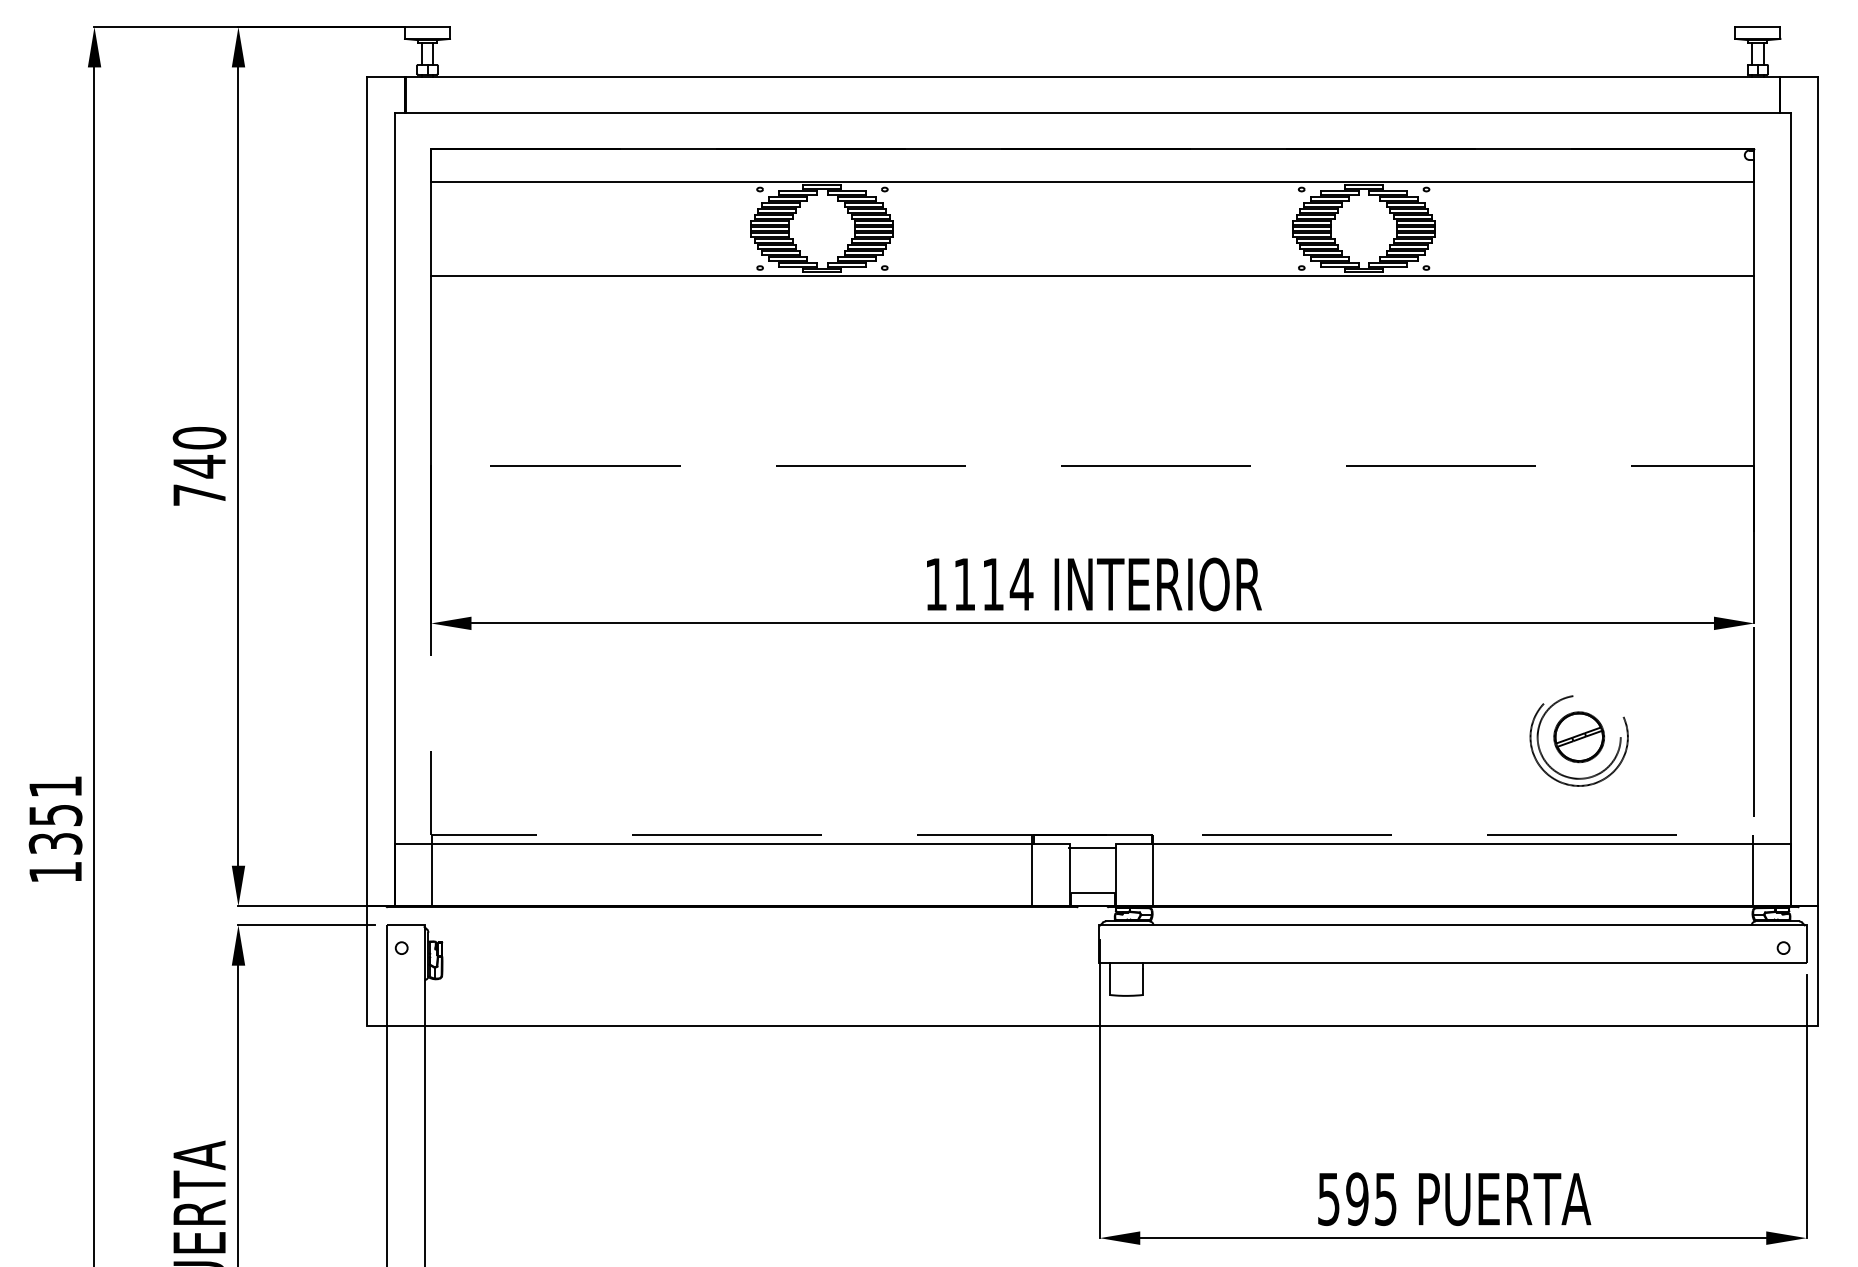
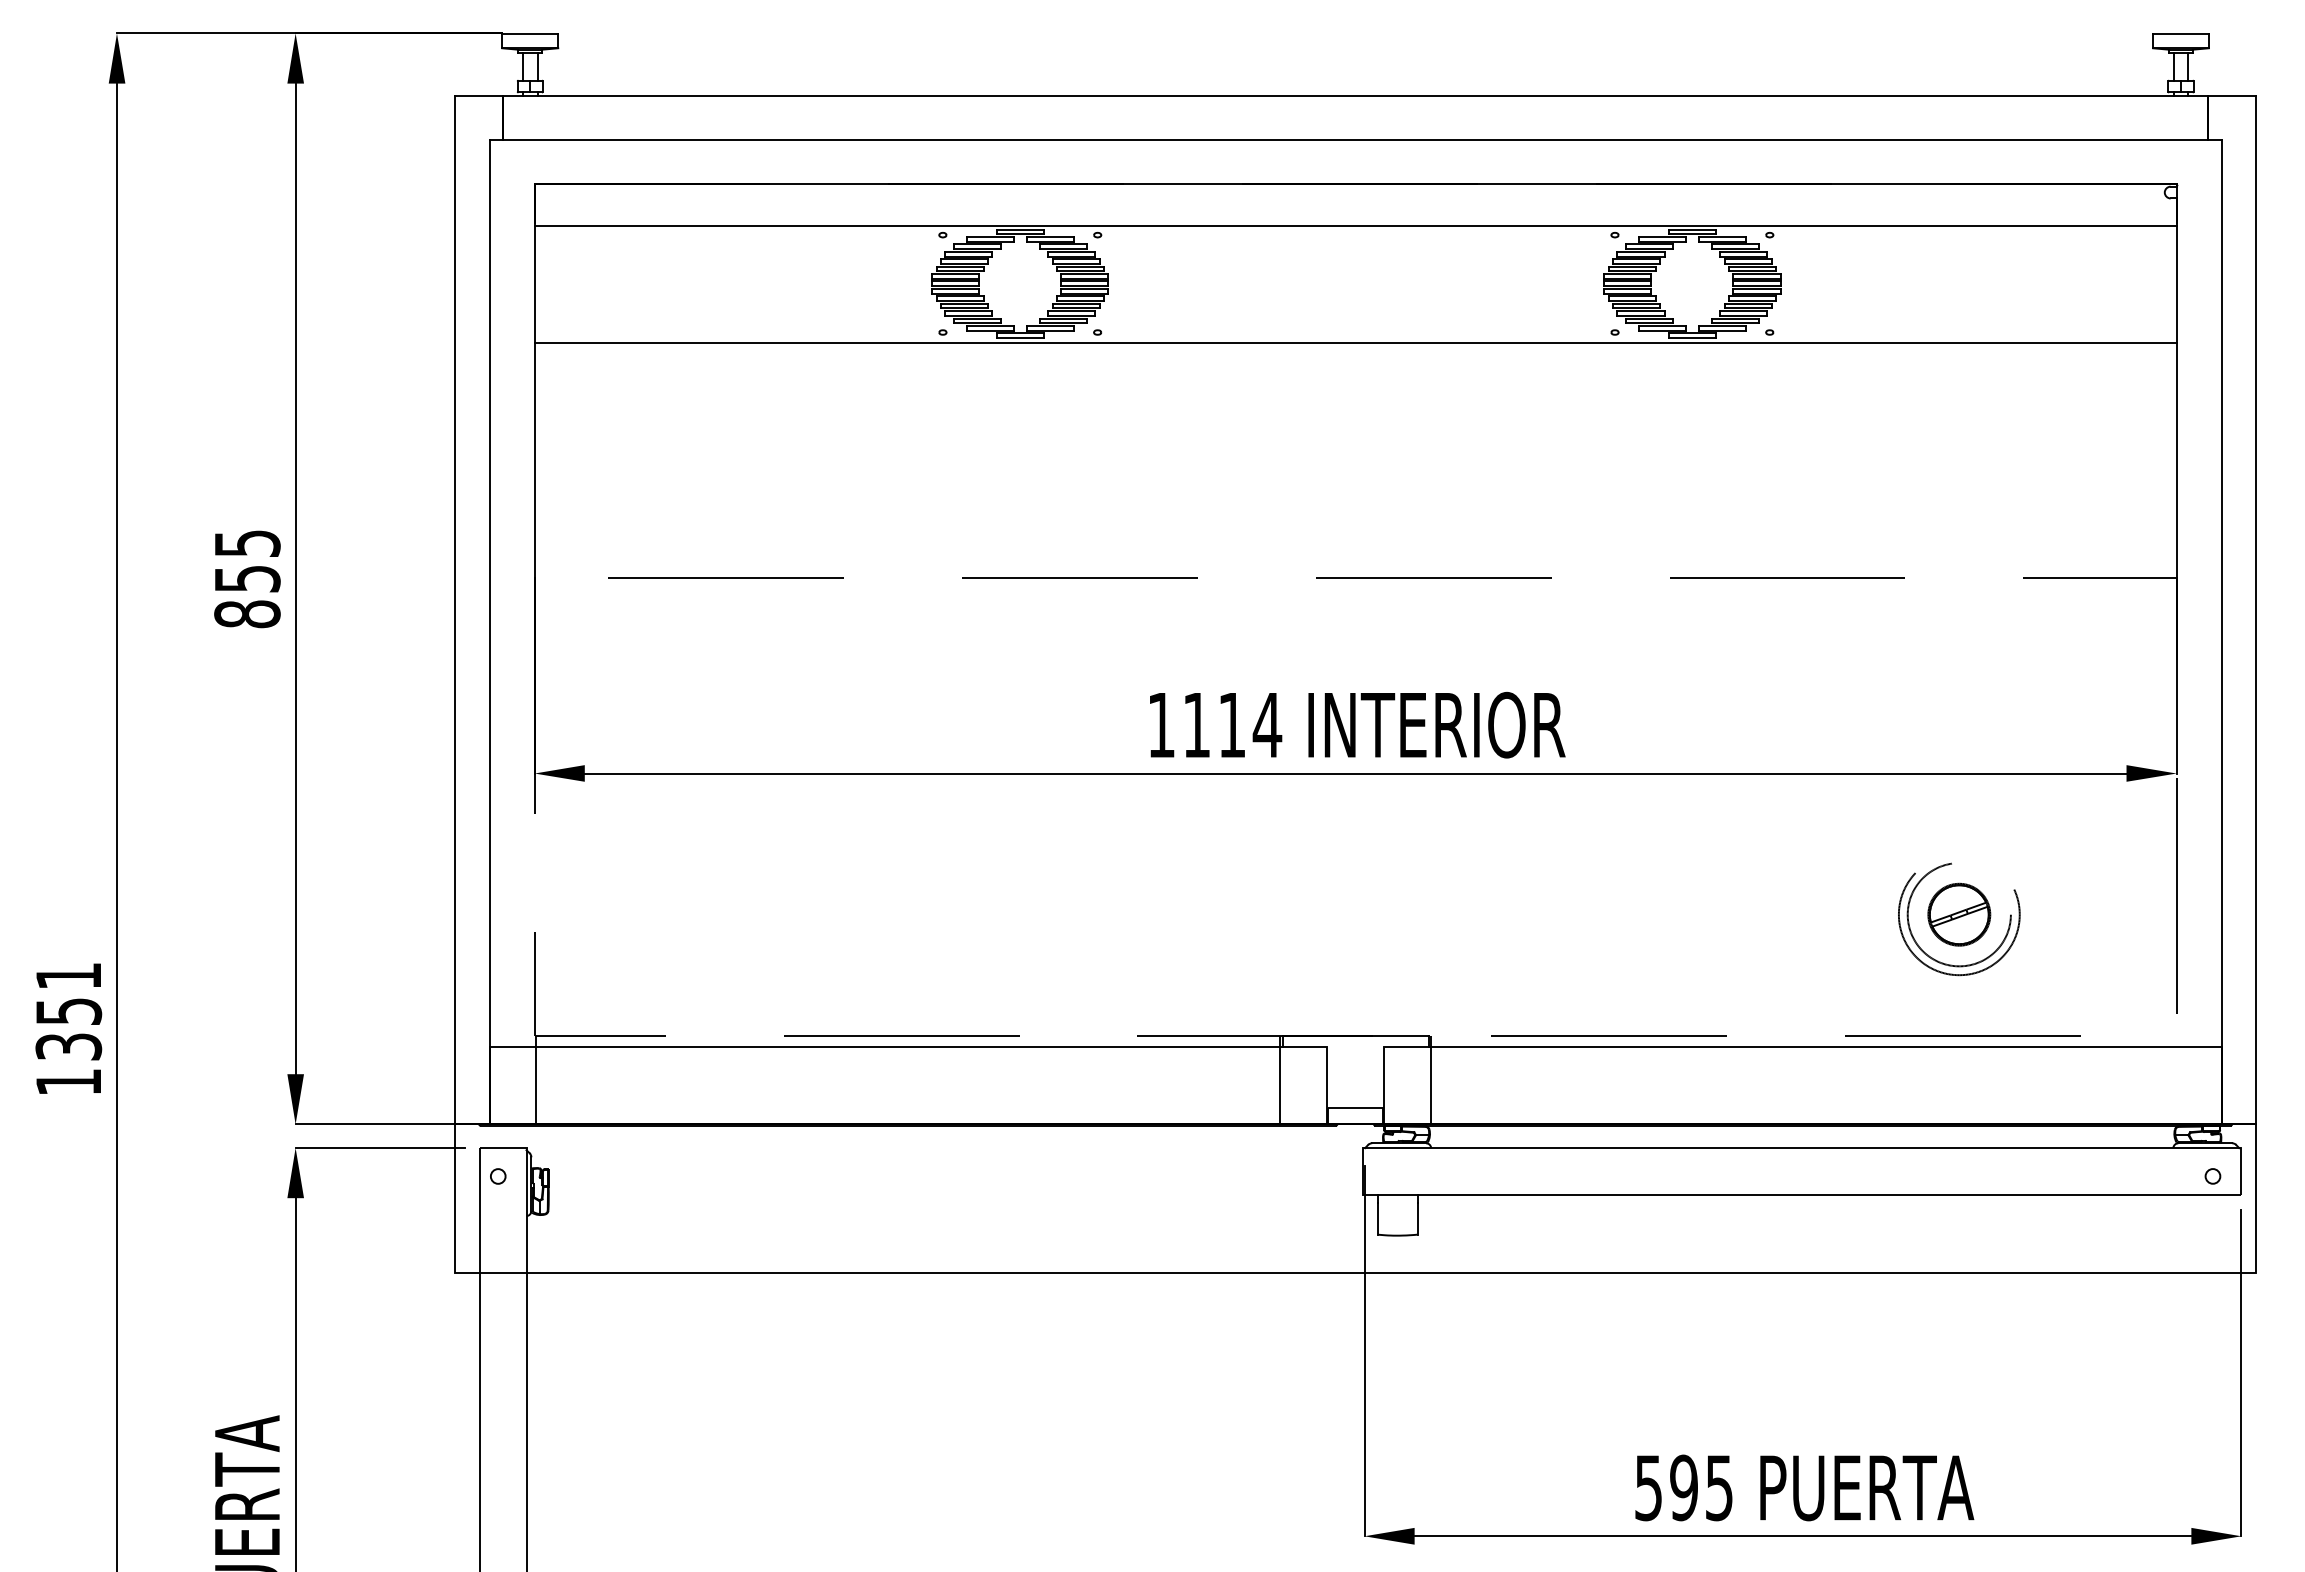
text: (199, 466) -> (247, 578), 740 -> 855
line: (1092, 848) -> (1355, 1052), removed
line: (1753, 870) -> (2175, 1080), removed

